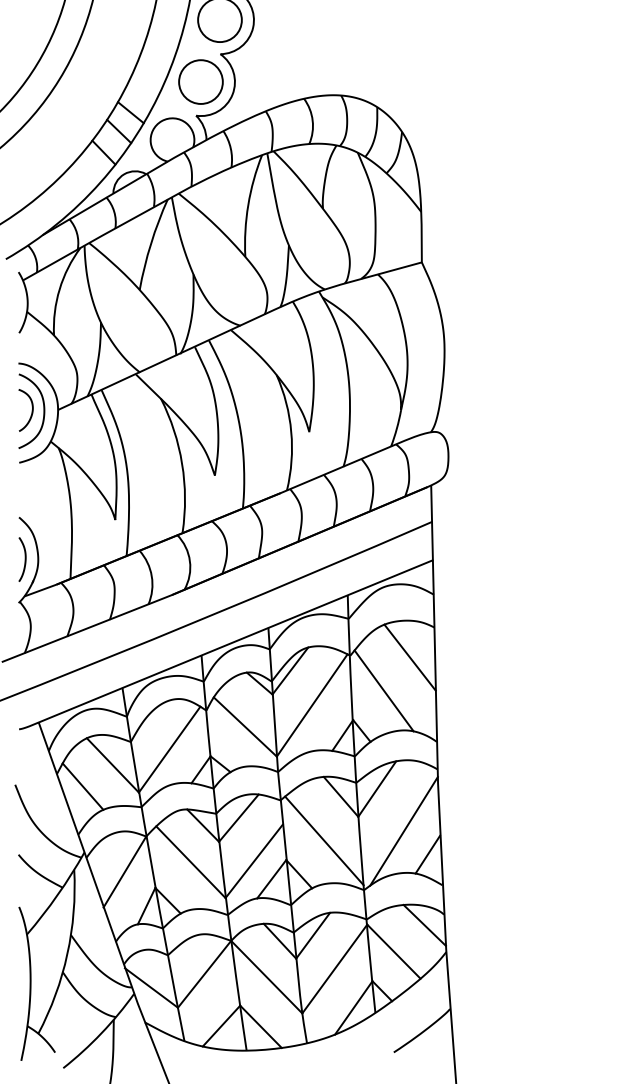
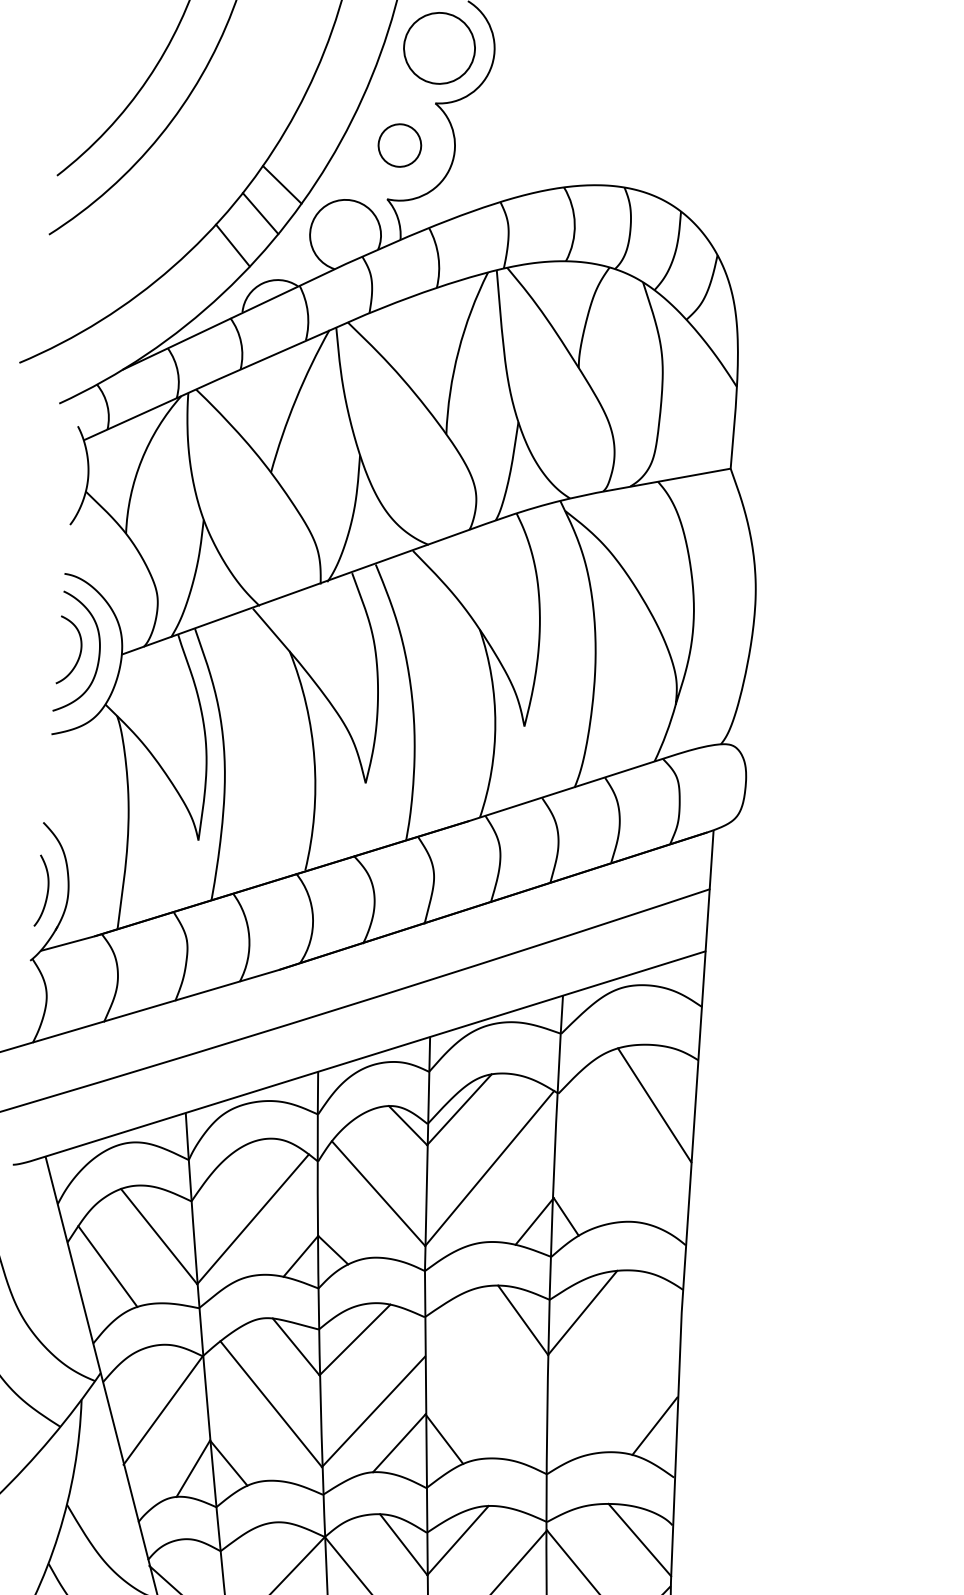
circle: (200, 81) -> (399, 144), size x0.6
line: (383, 690) -> (607, 1154), removed
line: (403, 831) -> (618, 1385), removed
line: (324, 840) -> (490, 1388), removed

